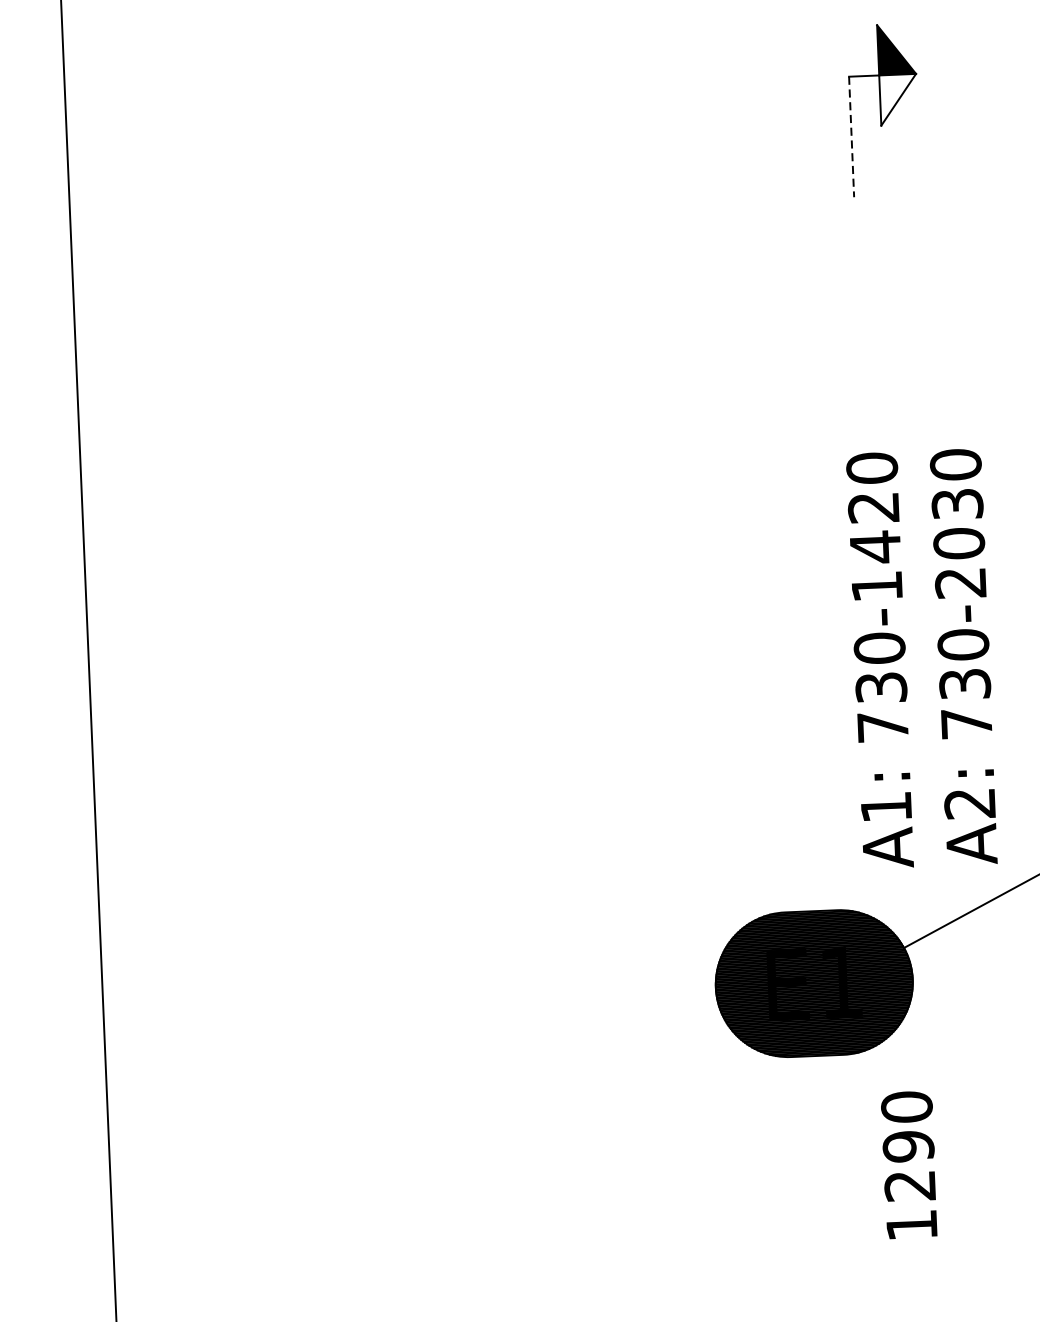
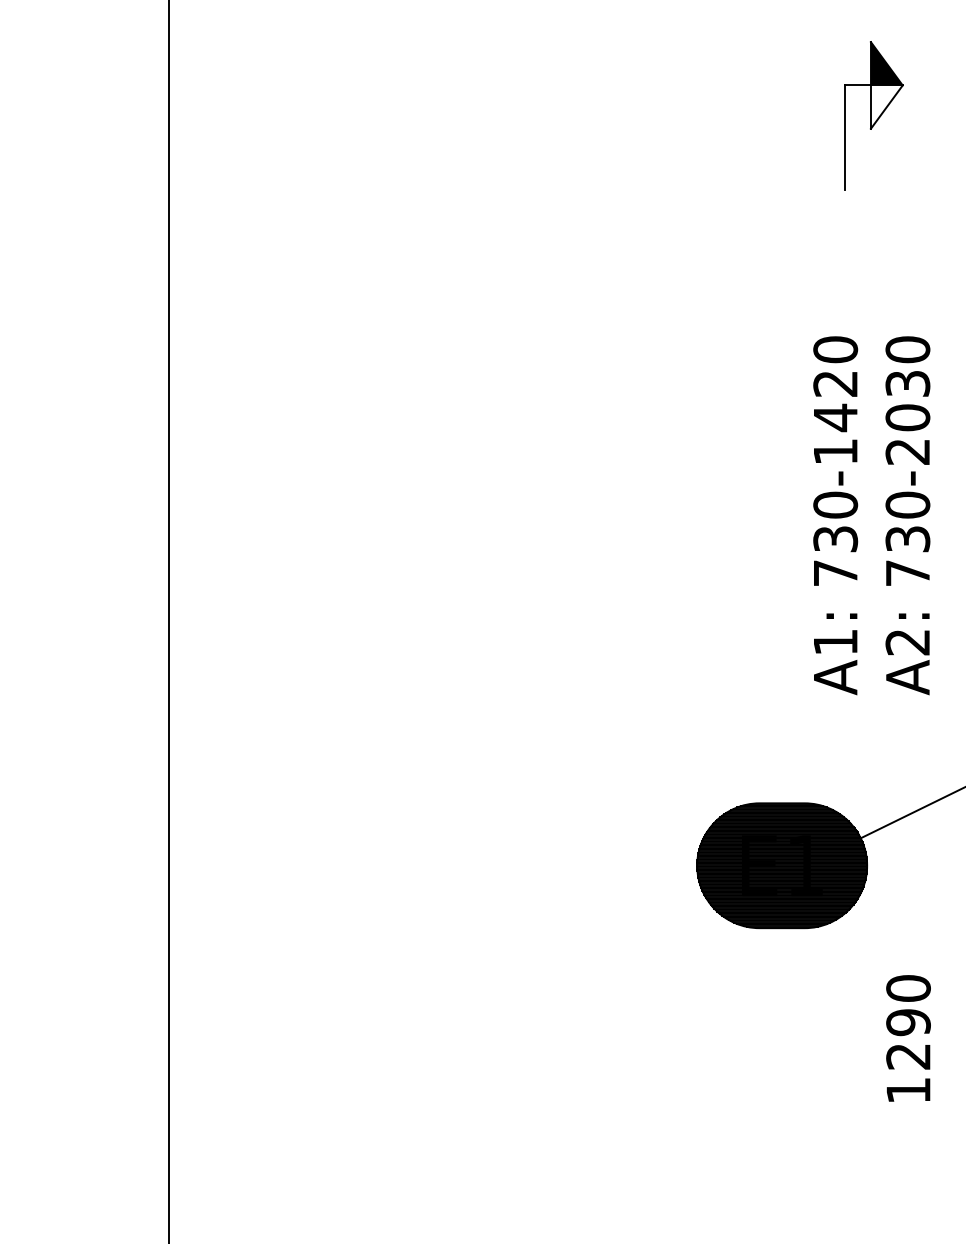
line: (851, 137) -> (844, 137), dashed -> solid
text: (921, 658) -> (871, 515), moved
text: (909, 1165) -> (908, 1038), moved

